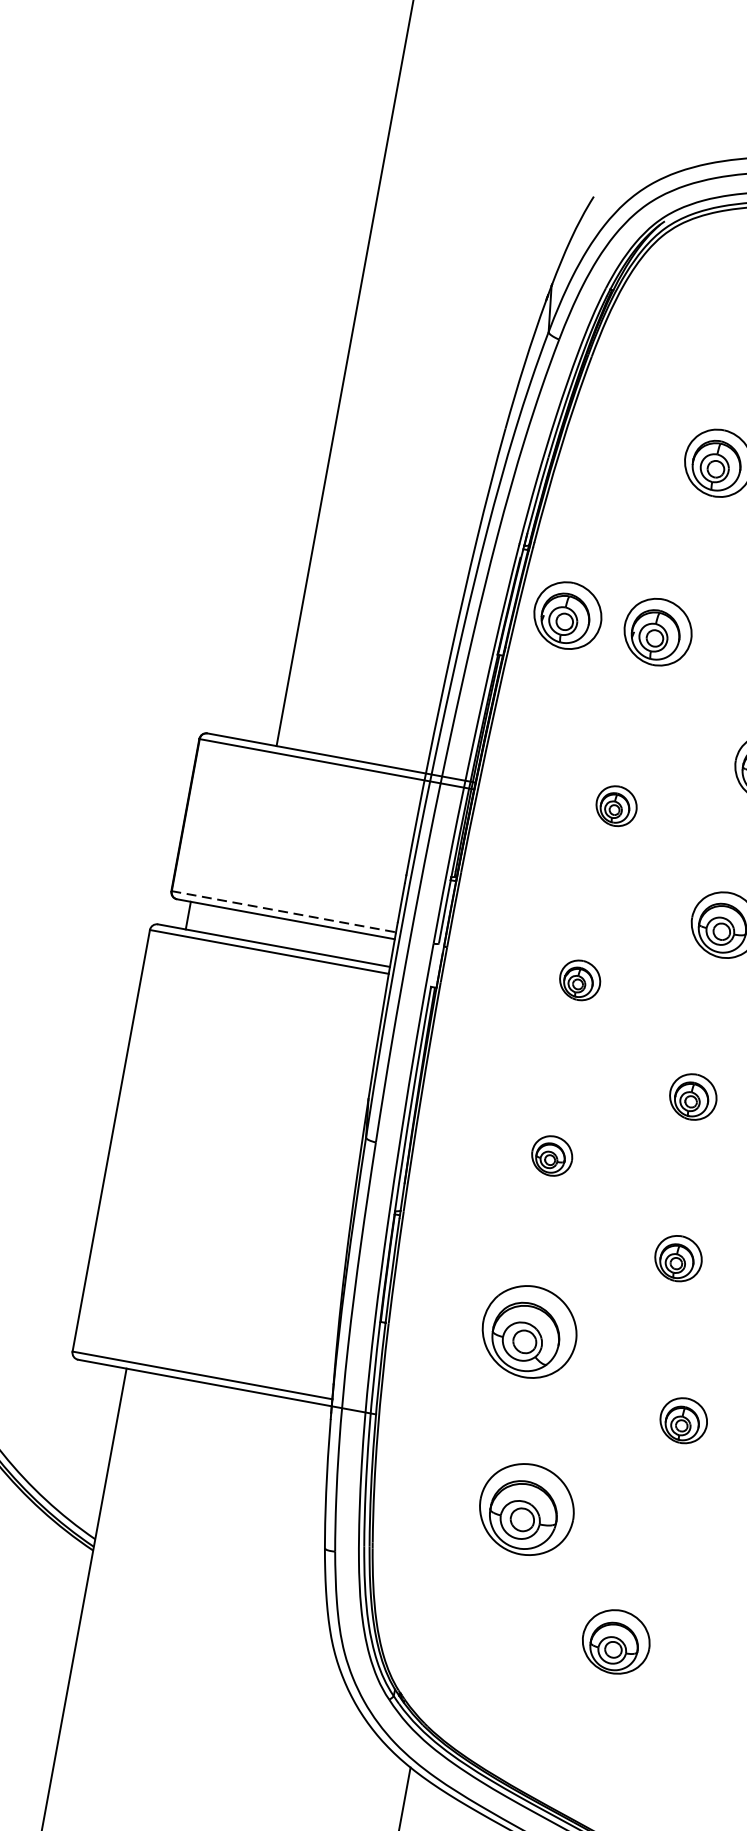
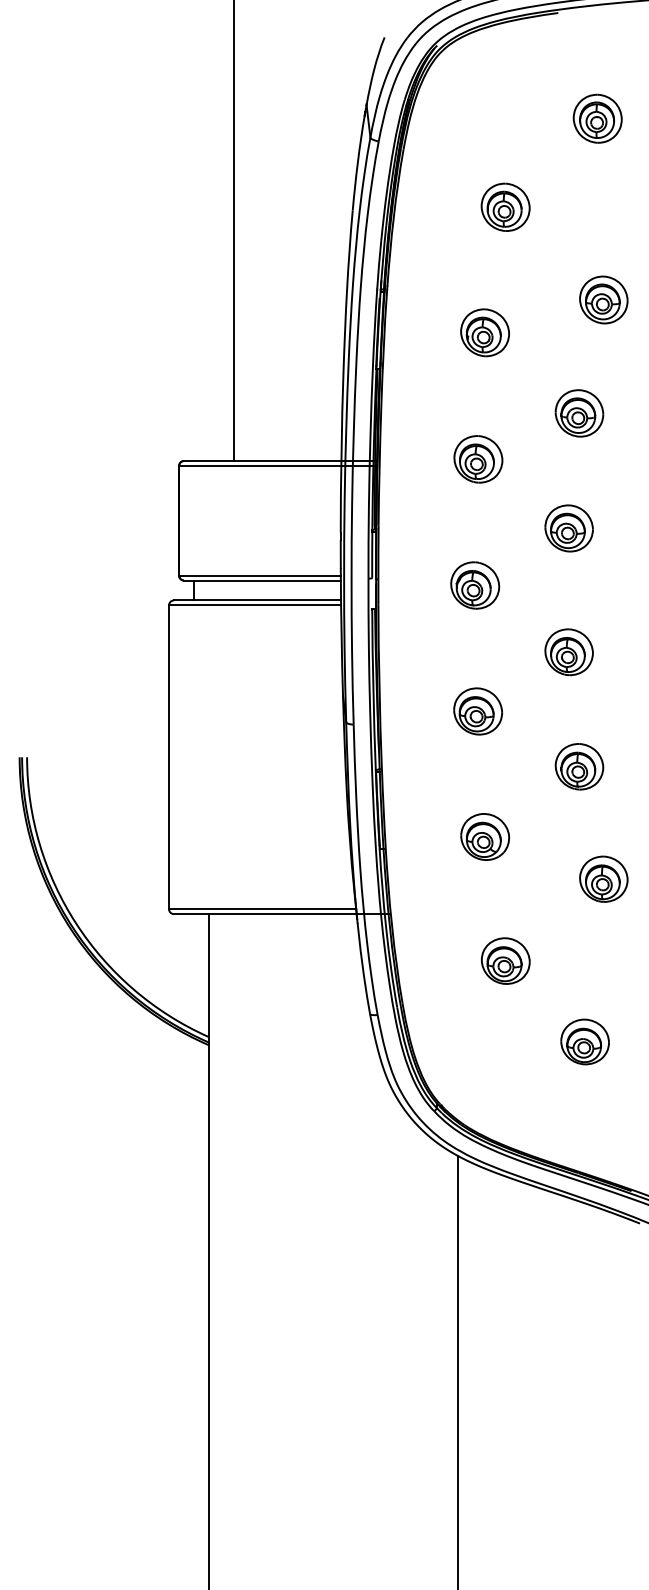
part: (567, 615) -> (419, 332), removed
part: (616, 806) -> (478, 459), size x1.67
line: (283, 911) -> (259, 575), dashed -> solid
part: (580, 980) -> (475, 585), size x1.67
part: (692, 1097) -> (568, 652), size x1.43
part: (552, 1156) -> (478, 711), size x1.67
part: (678, 1258) -> (579, 766), size x1.43
part: (530, 1331) -> (485, 836), size x0.71
part: (683, 1419) -> (603, 878), size x1.43
part: (526, 1508) -> (505, 960), size x0.71

